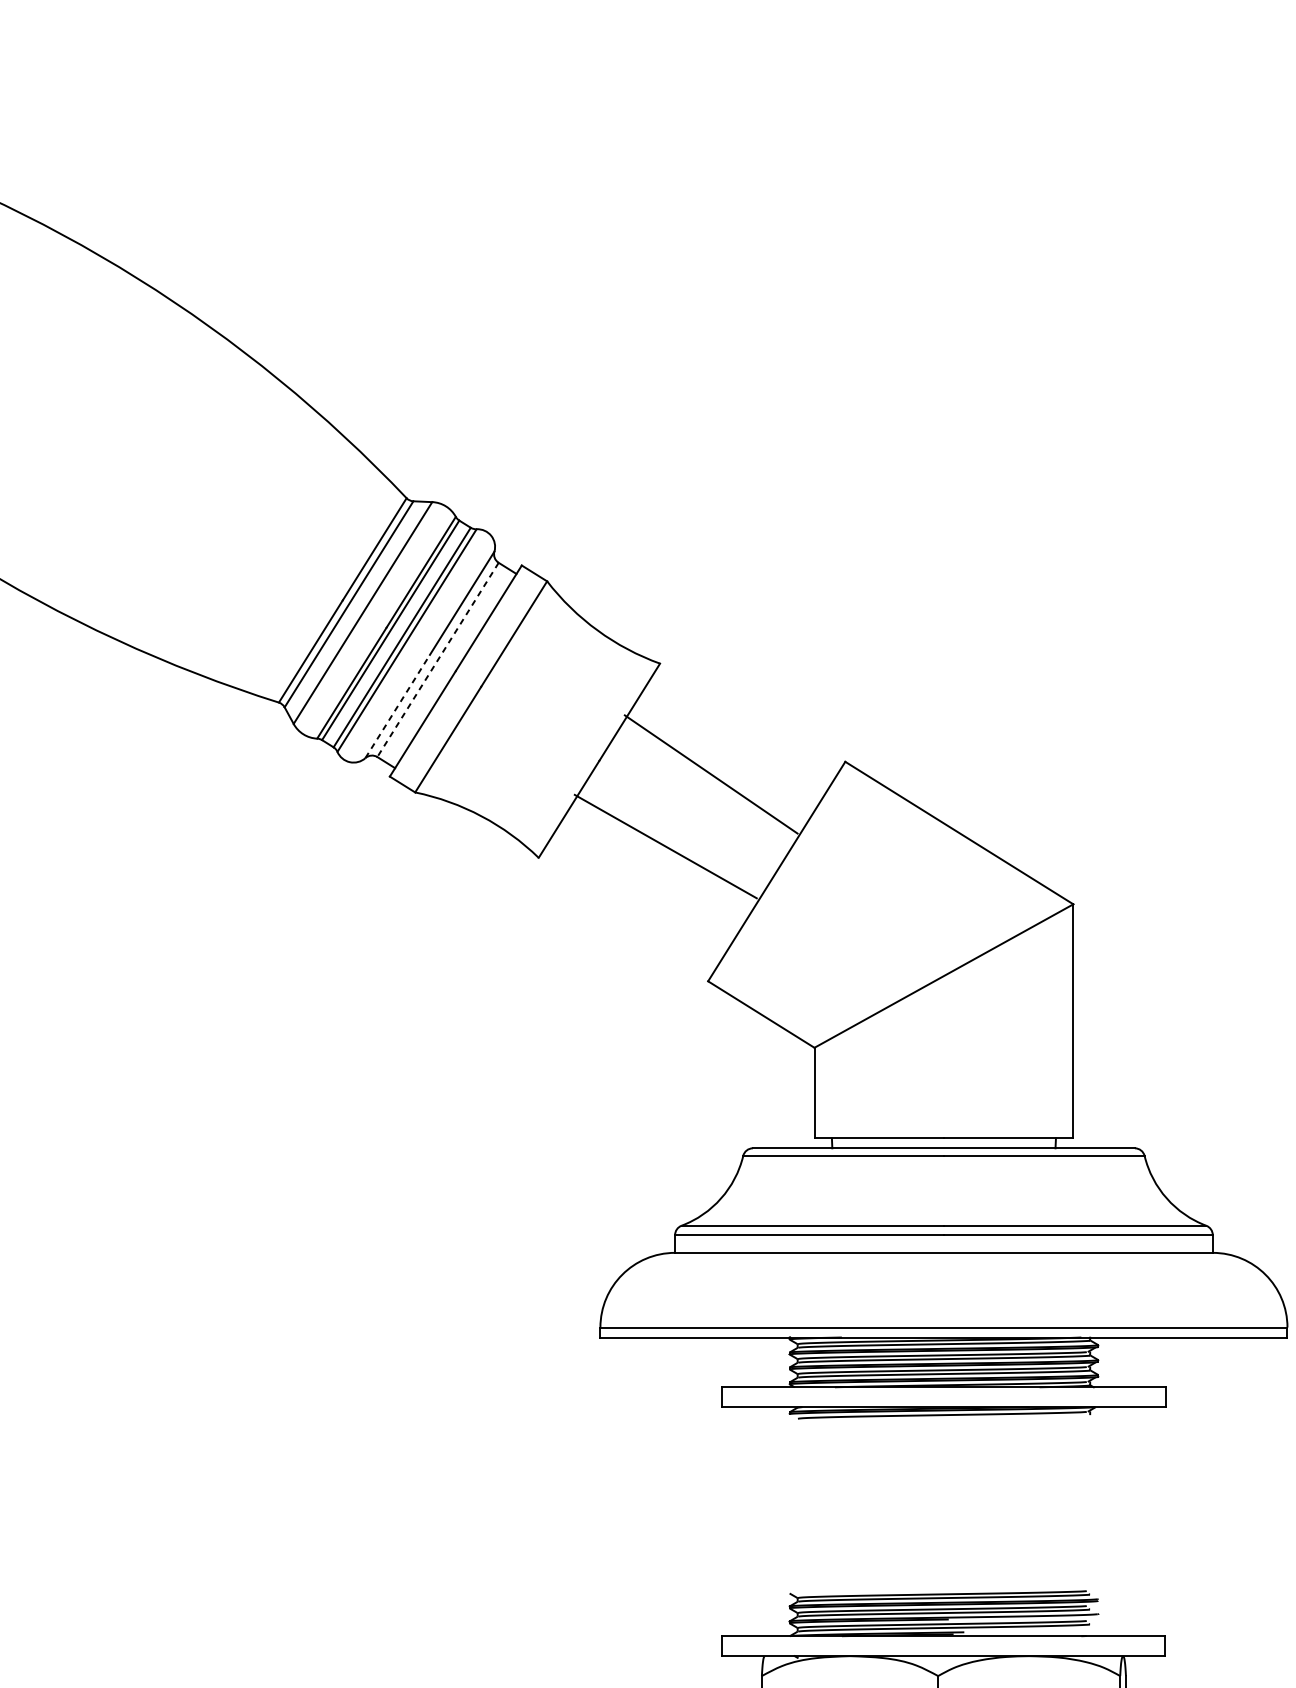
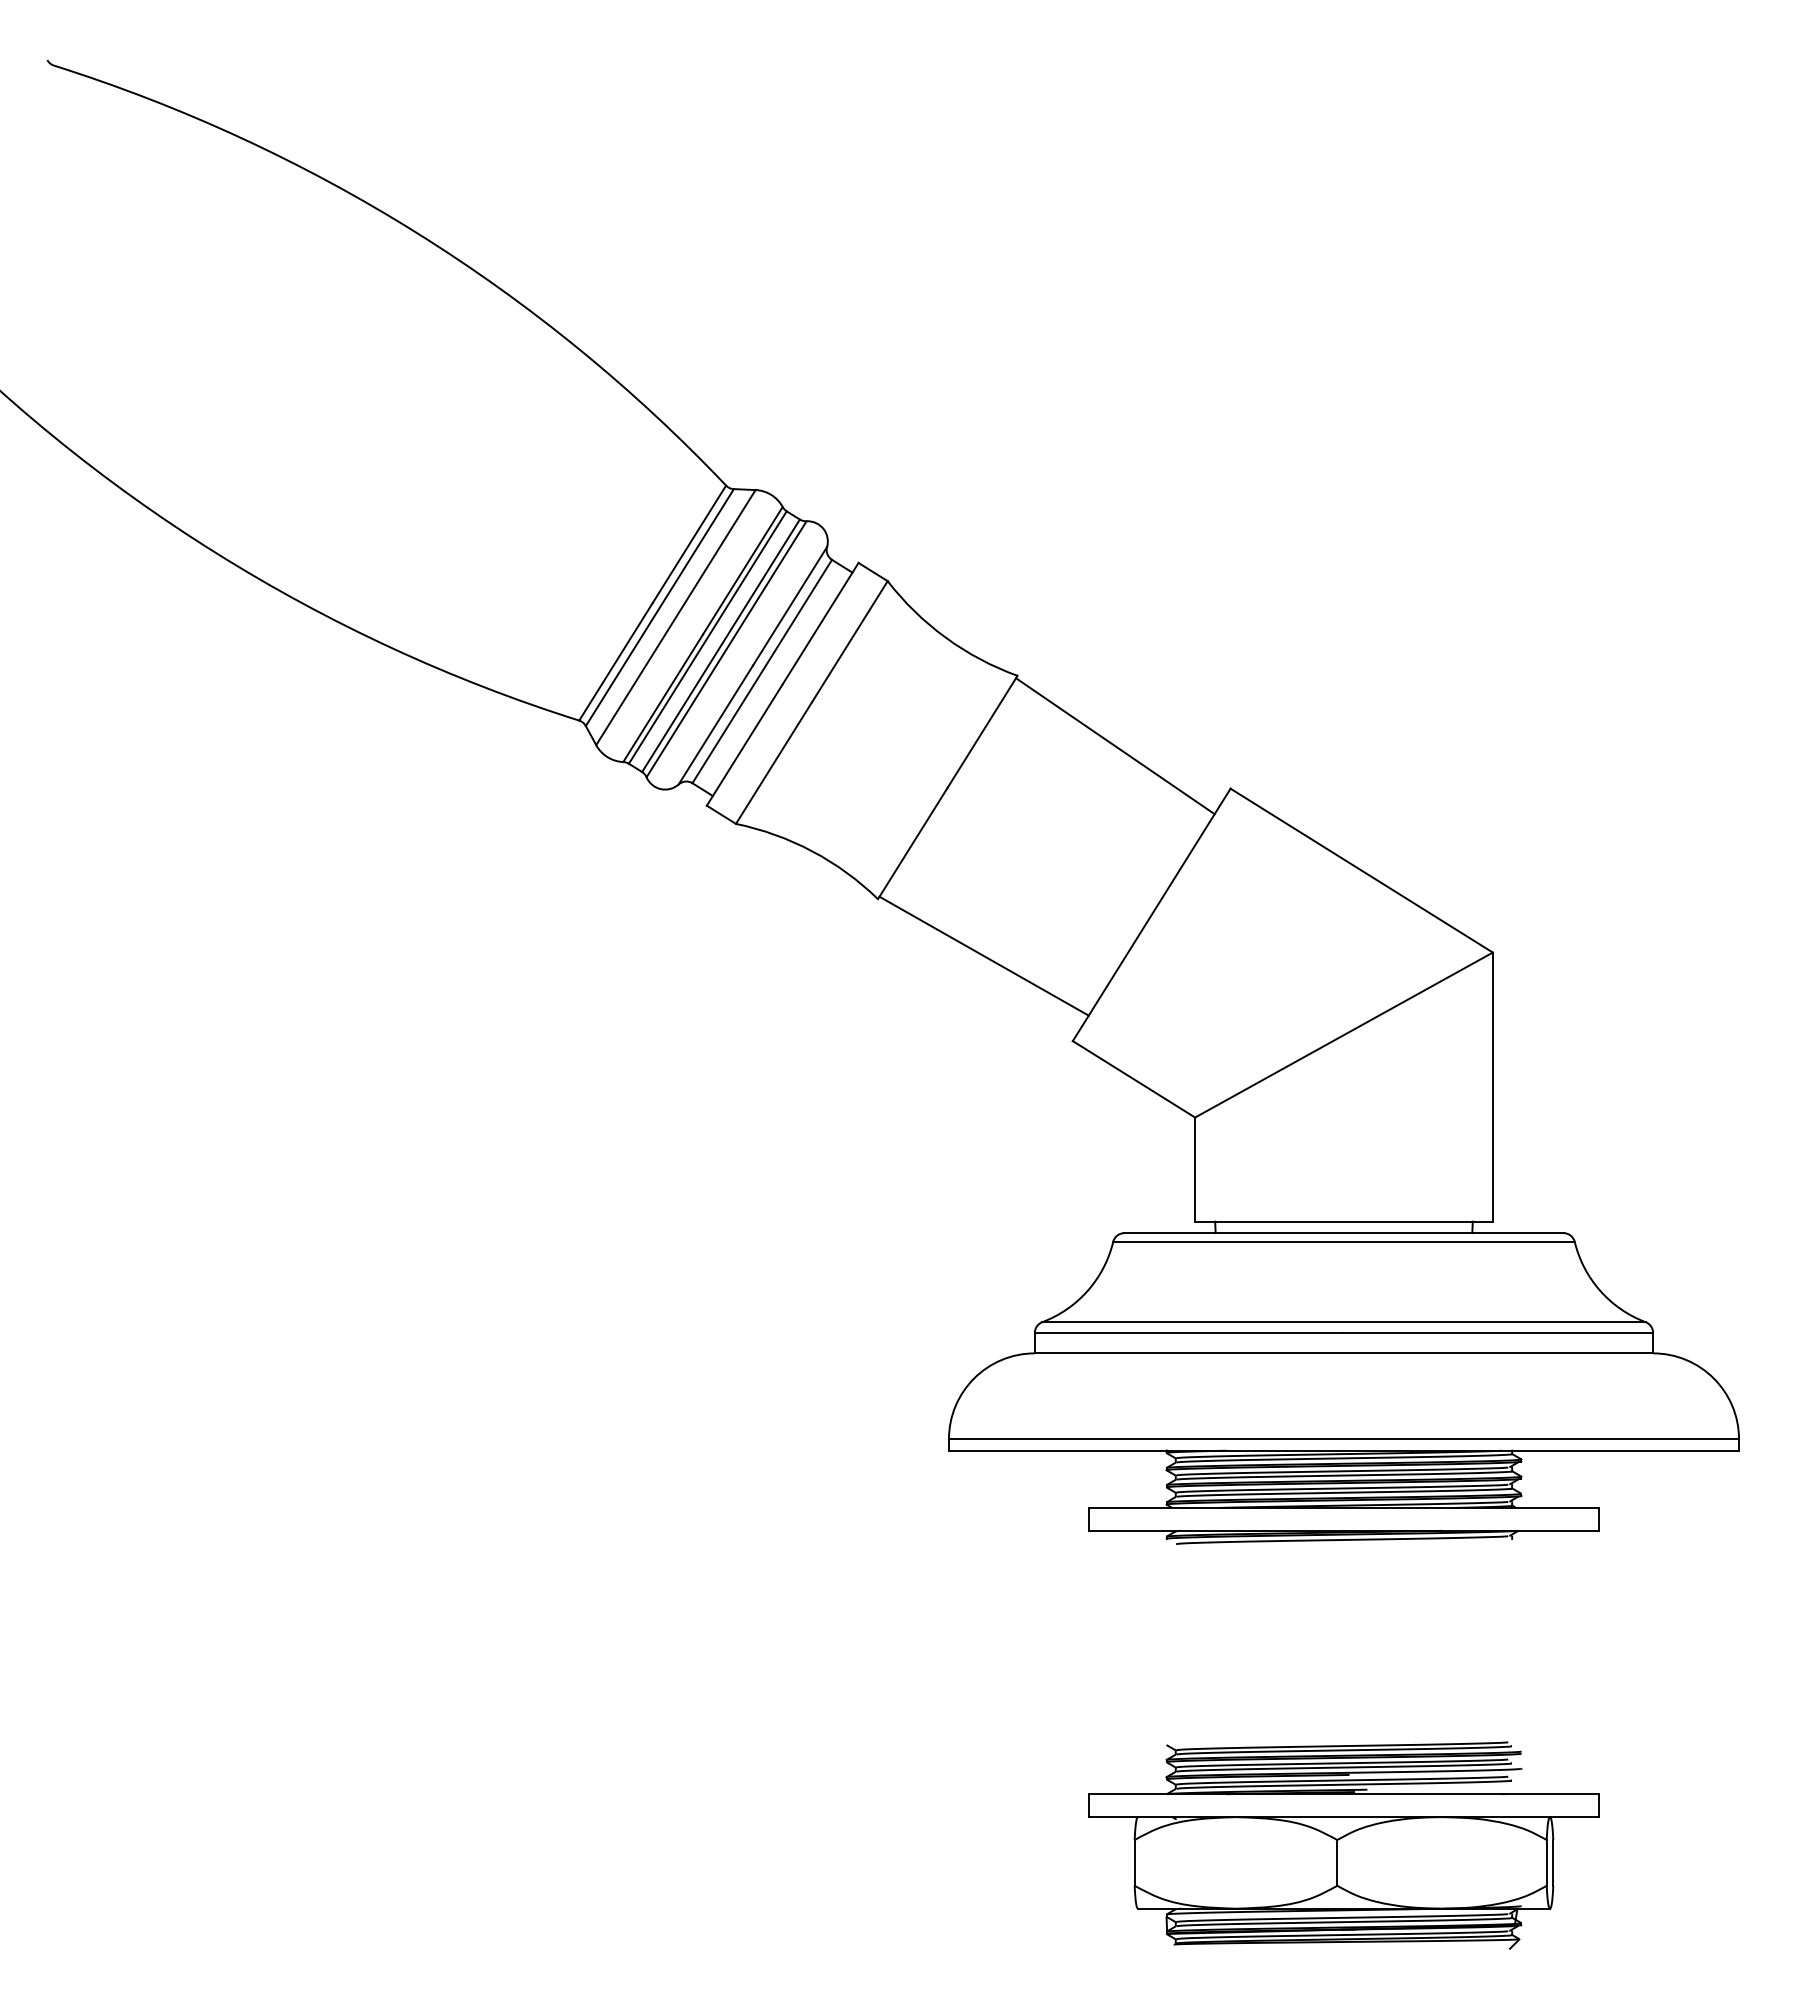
line: (438, 659) -> (762, 671), dashed -> solid
line: (397, 706) -> (715, 725), dashed -> solid
line: (711, 774) -> (1115, 746), moved
line: (665, 846) -> (983, 955), moved

